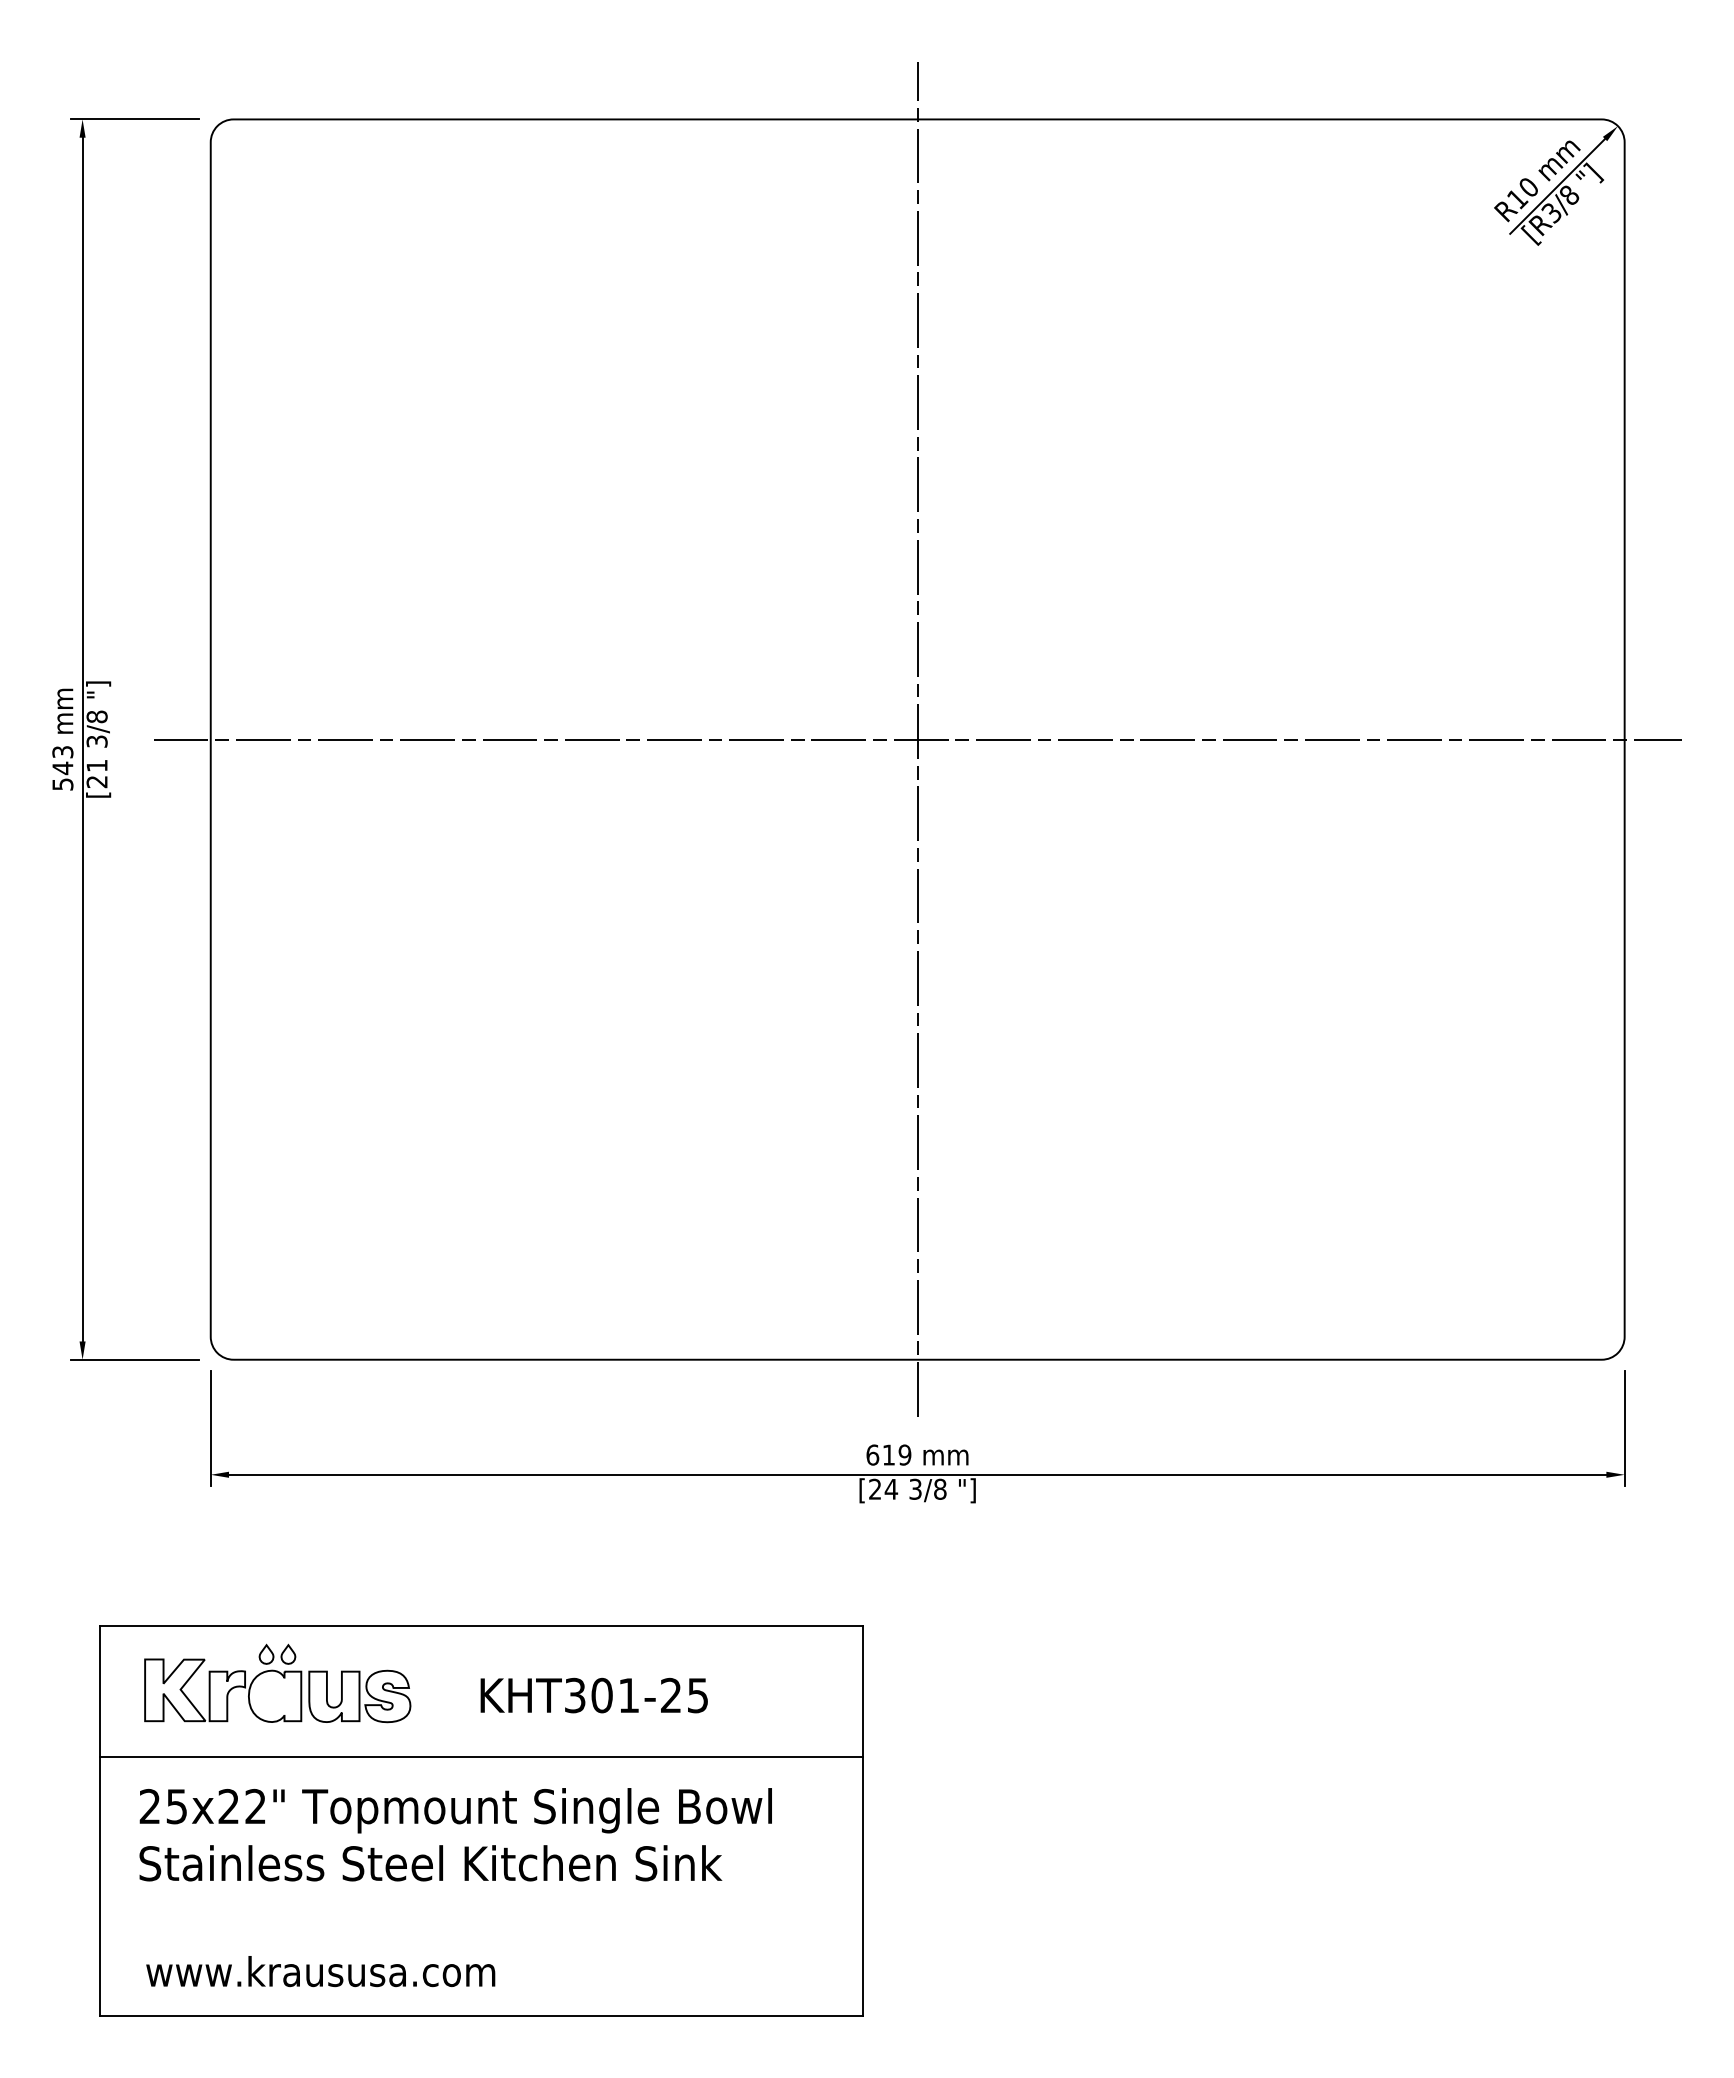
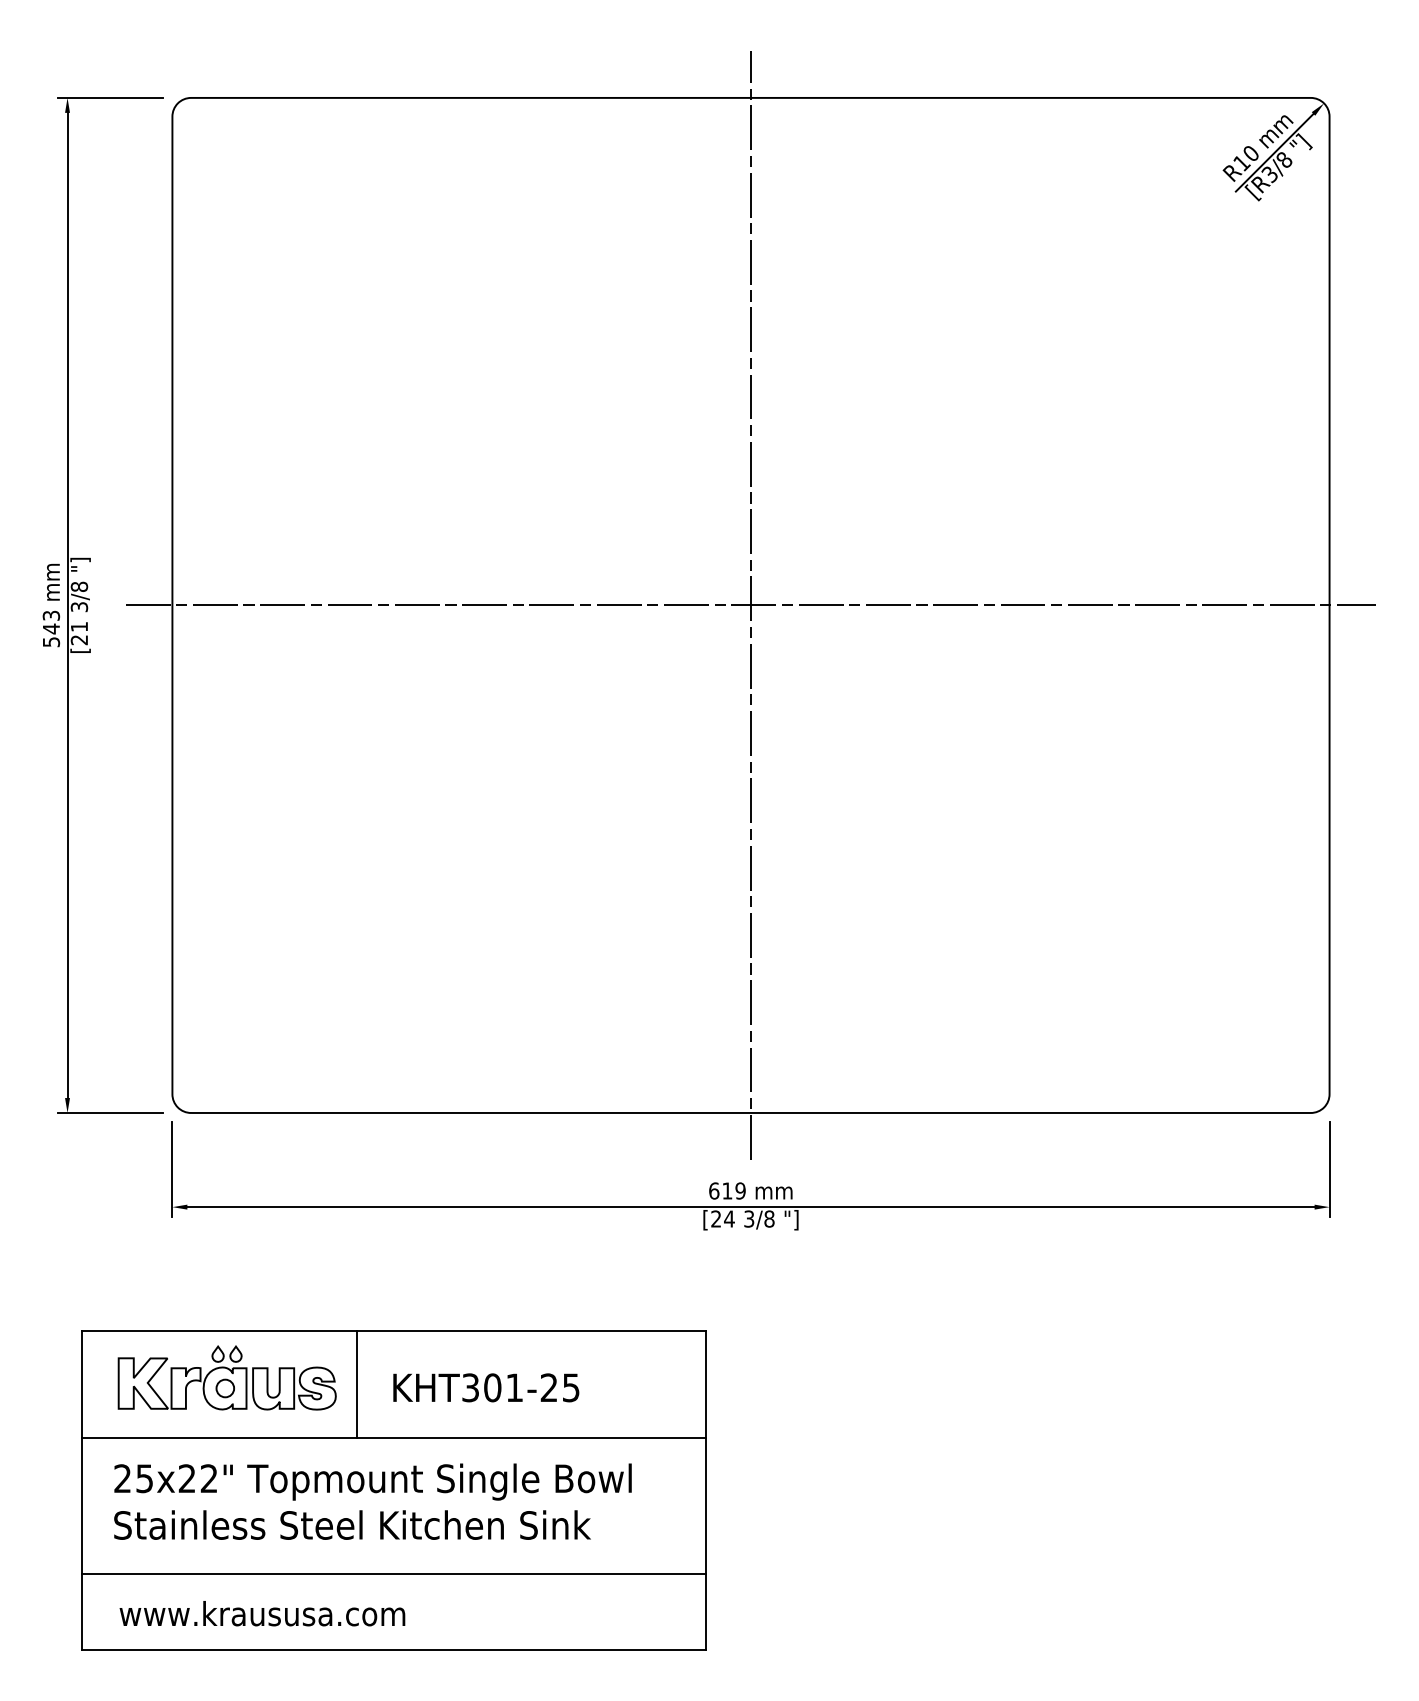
line: (436, 1690) -> (357, 1383), added
circle: (275, 1695) -> (225, 1387), added
line: (481, 1923) -> (394, 1574), added

